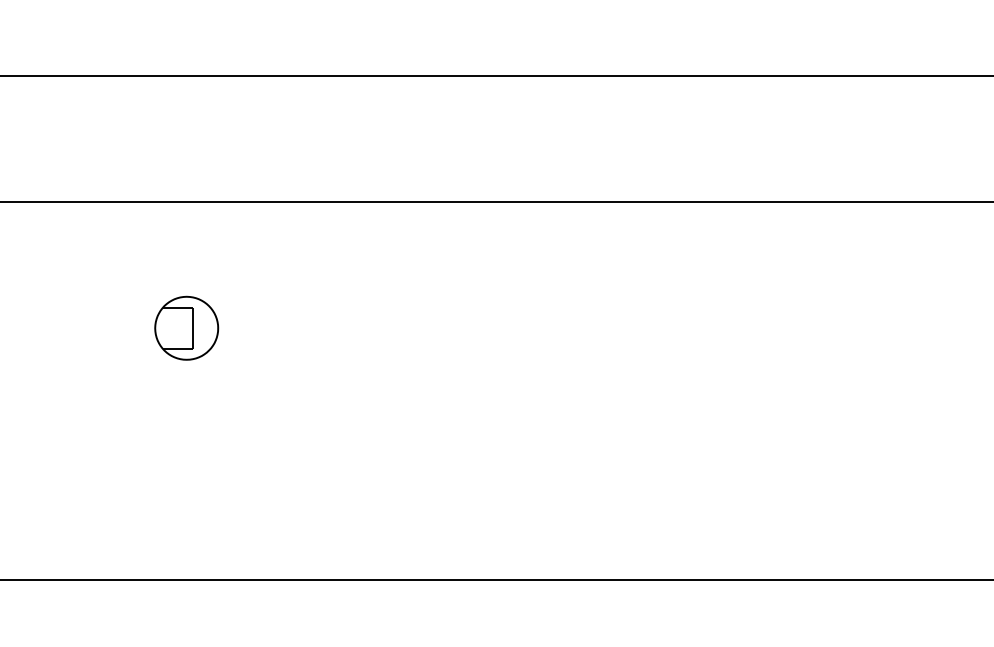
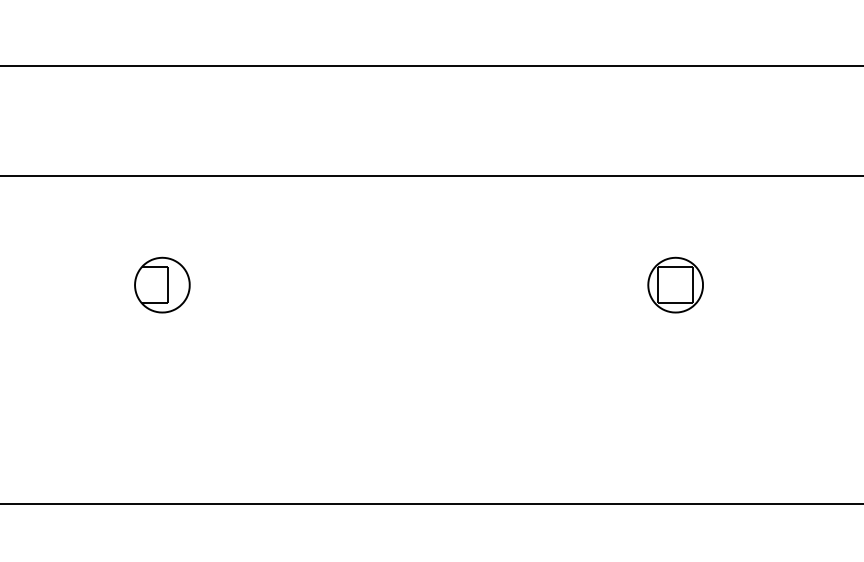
part: (777, 327) -> (675, 284), added

